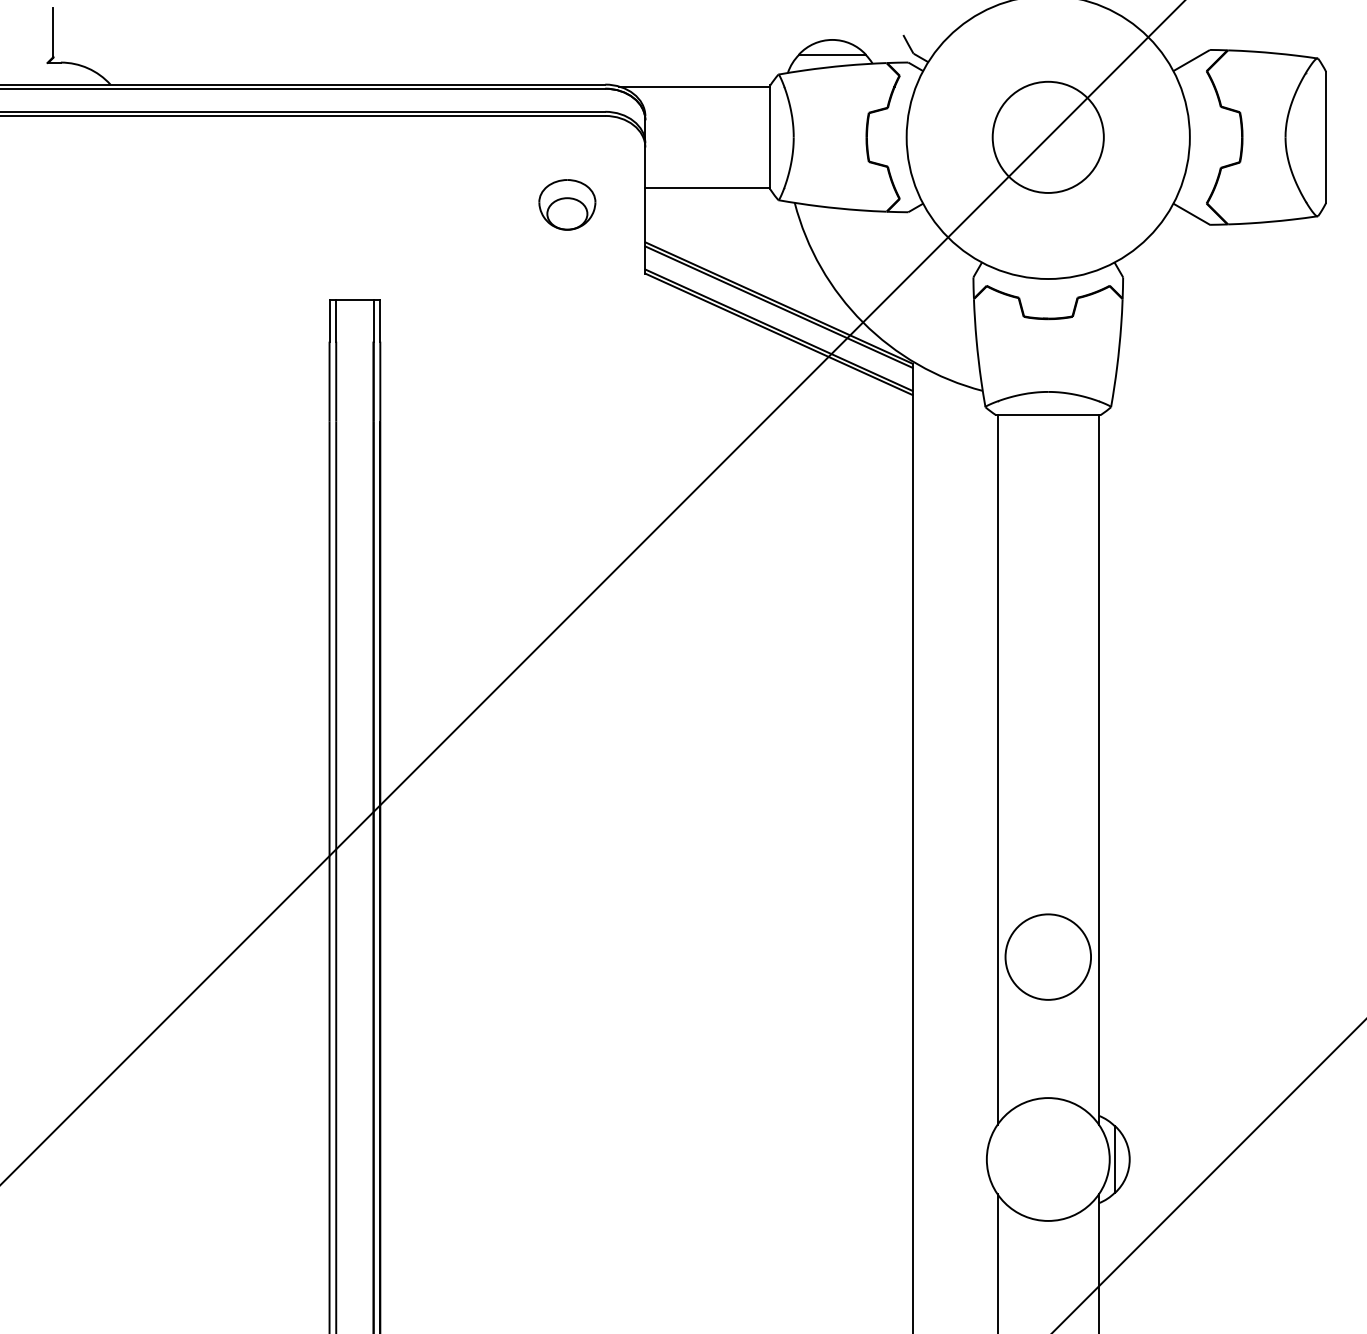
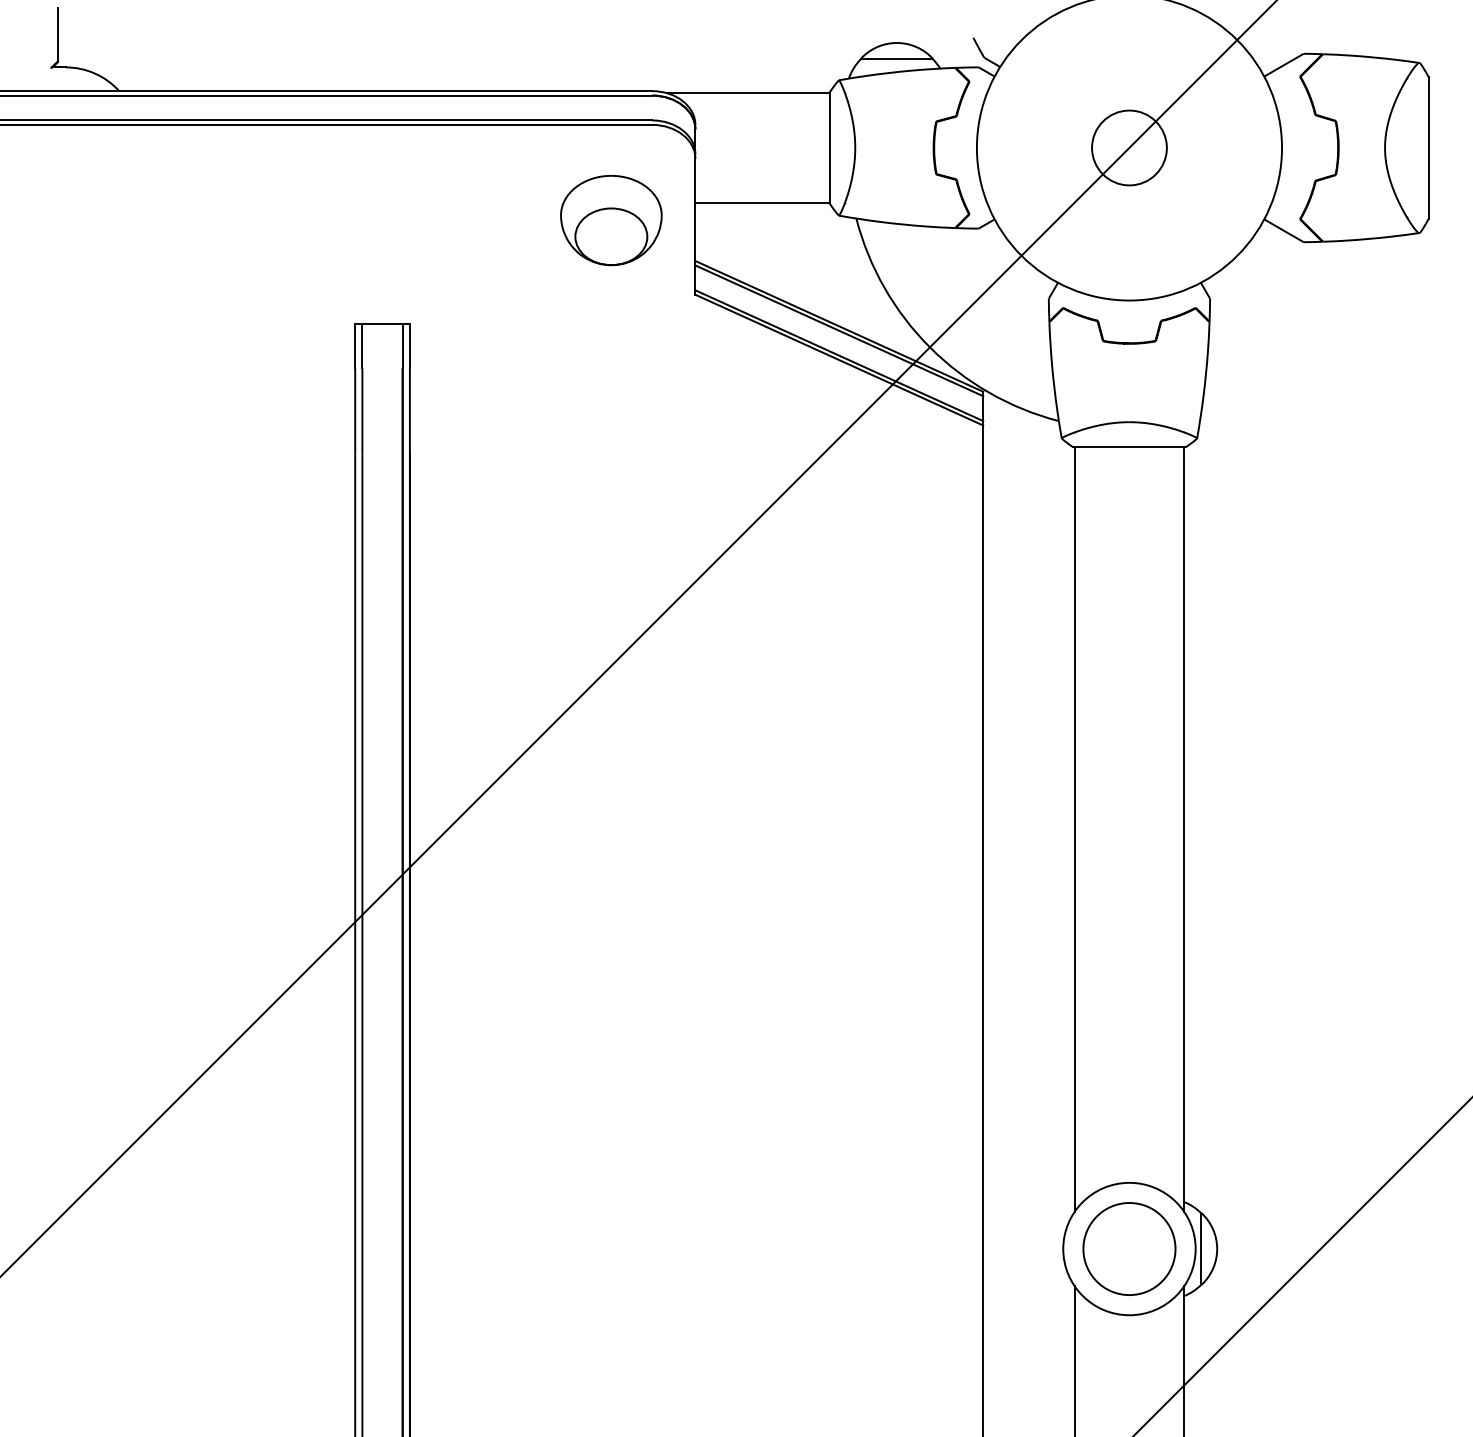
circle: (1048, 136) -> (1129, 147), size x0.62
part: (567, 204) -> (611, 220), size x1.67
circle: (1048, 956) -> (1129, 1248), moved

